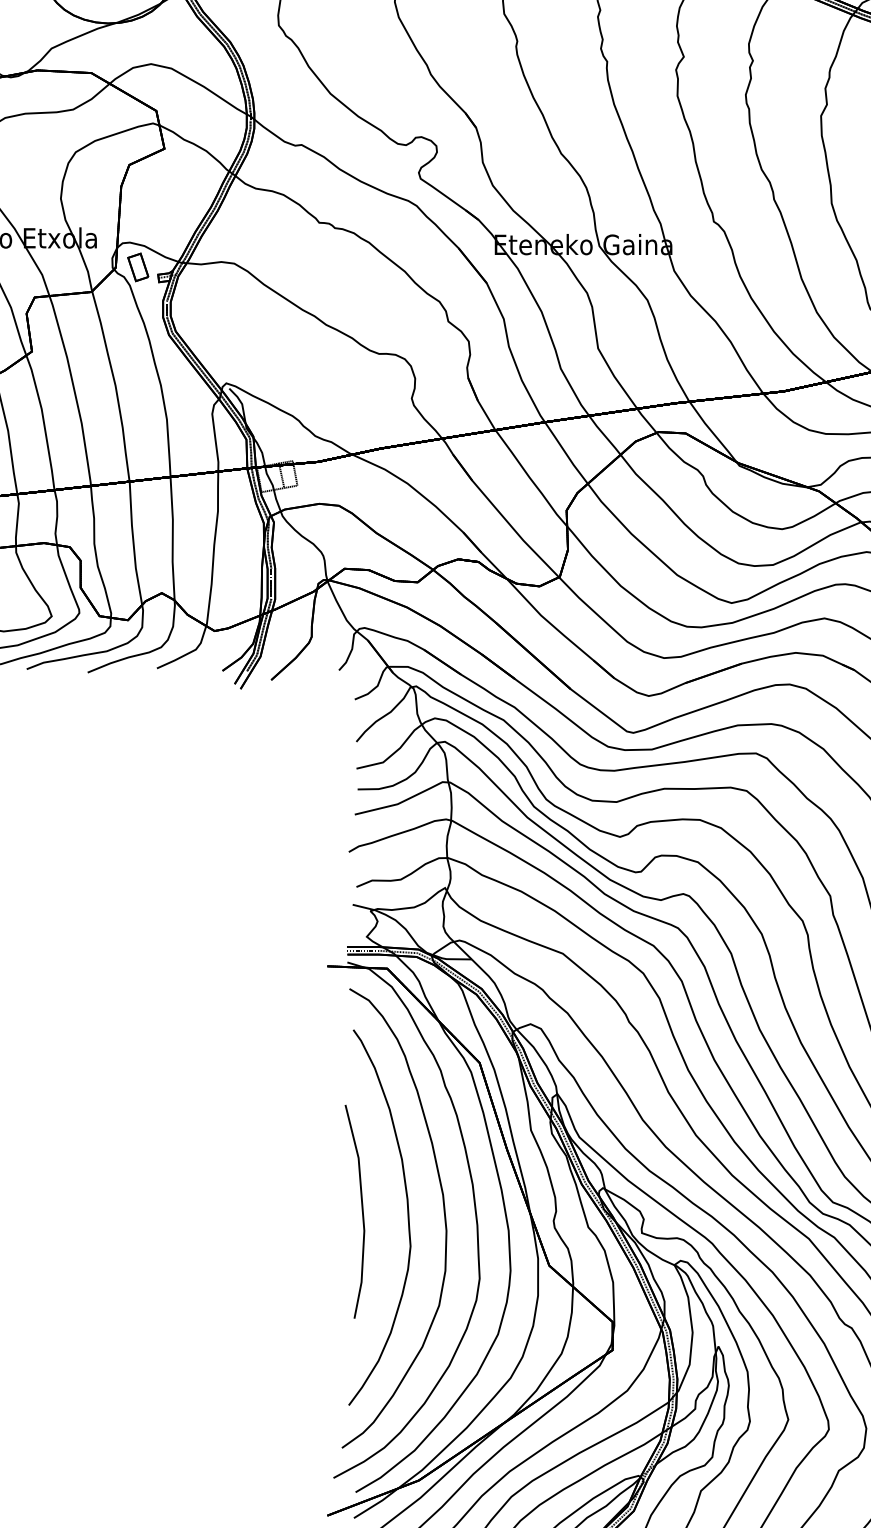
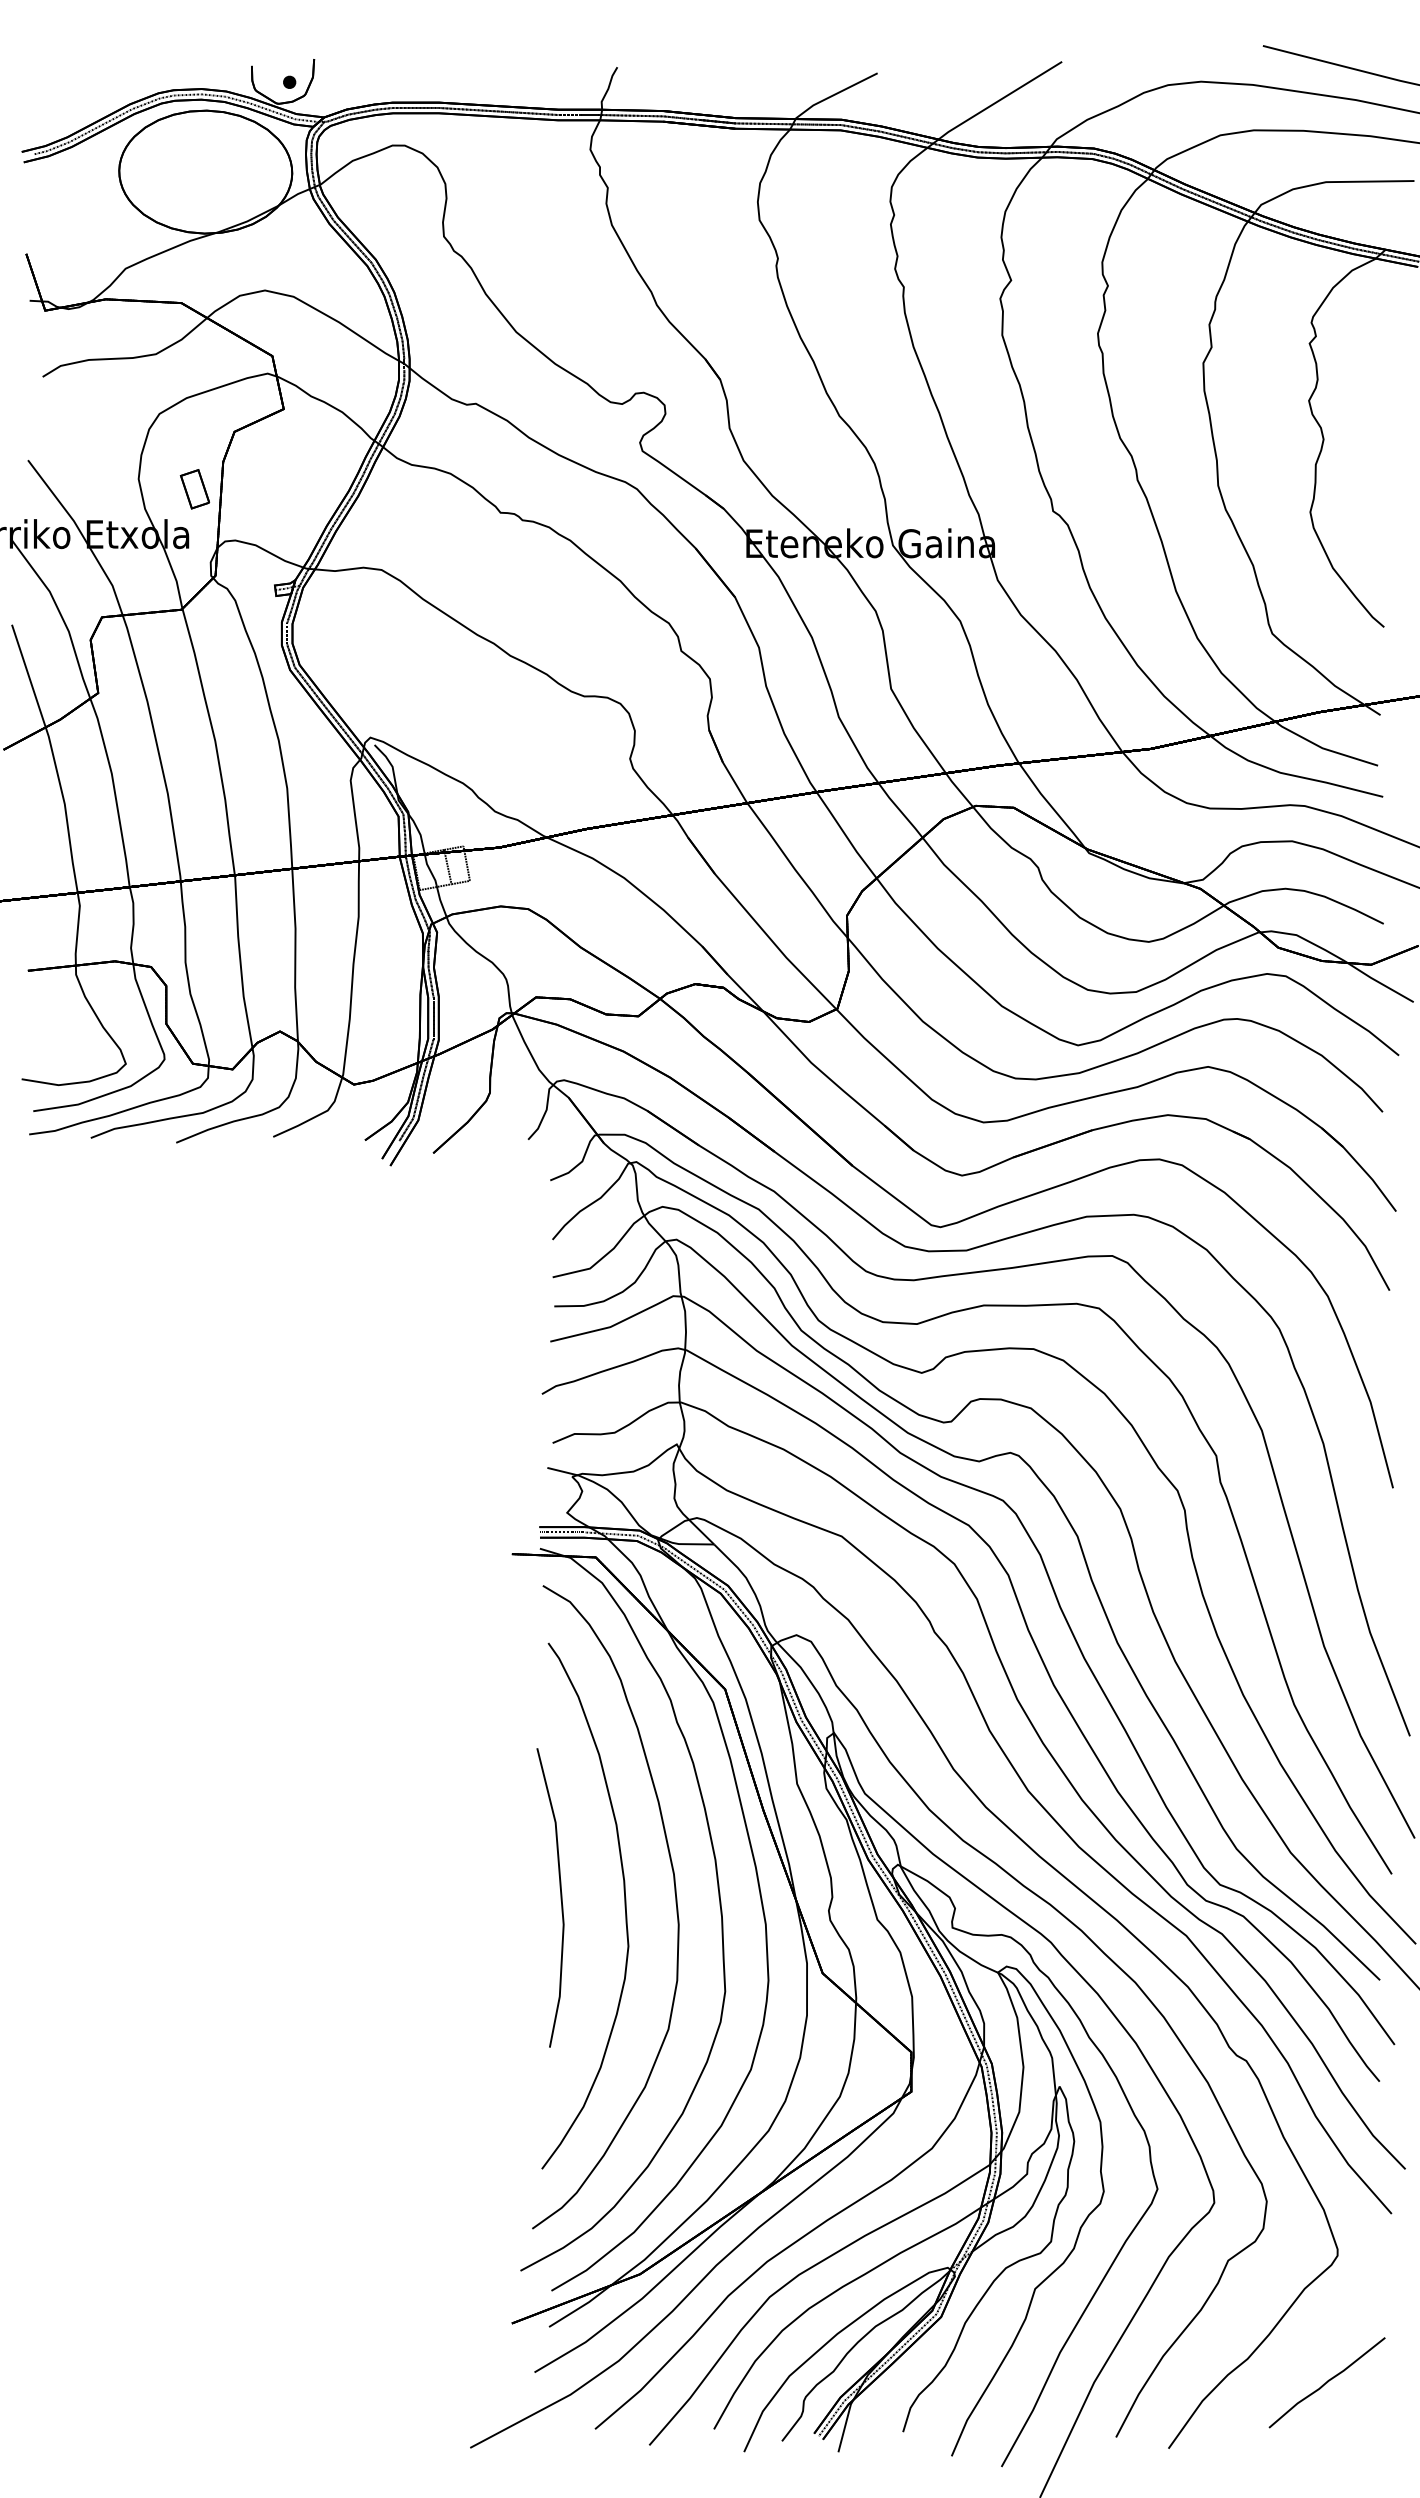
part: (137, 267) -> (194, 489), moved

